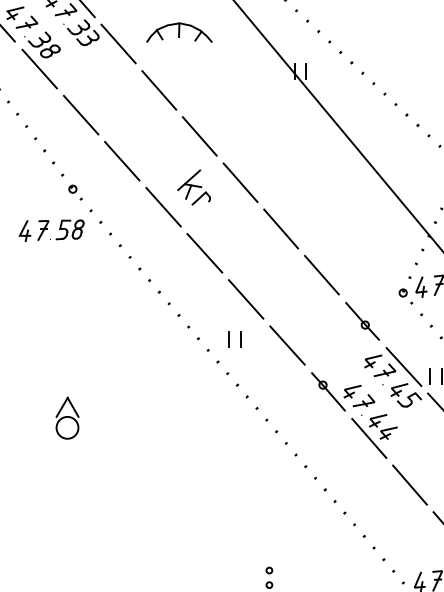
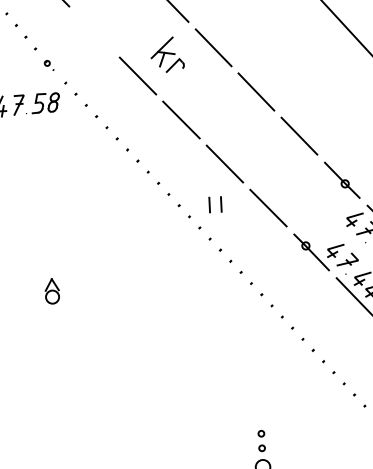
line: (122, 160) -> (94, 31), removed
part: (75, 192) -> (49, 65), size x0.7
part: (67, 417) -> (52, 290), size x0.6

